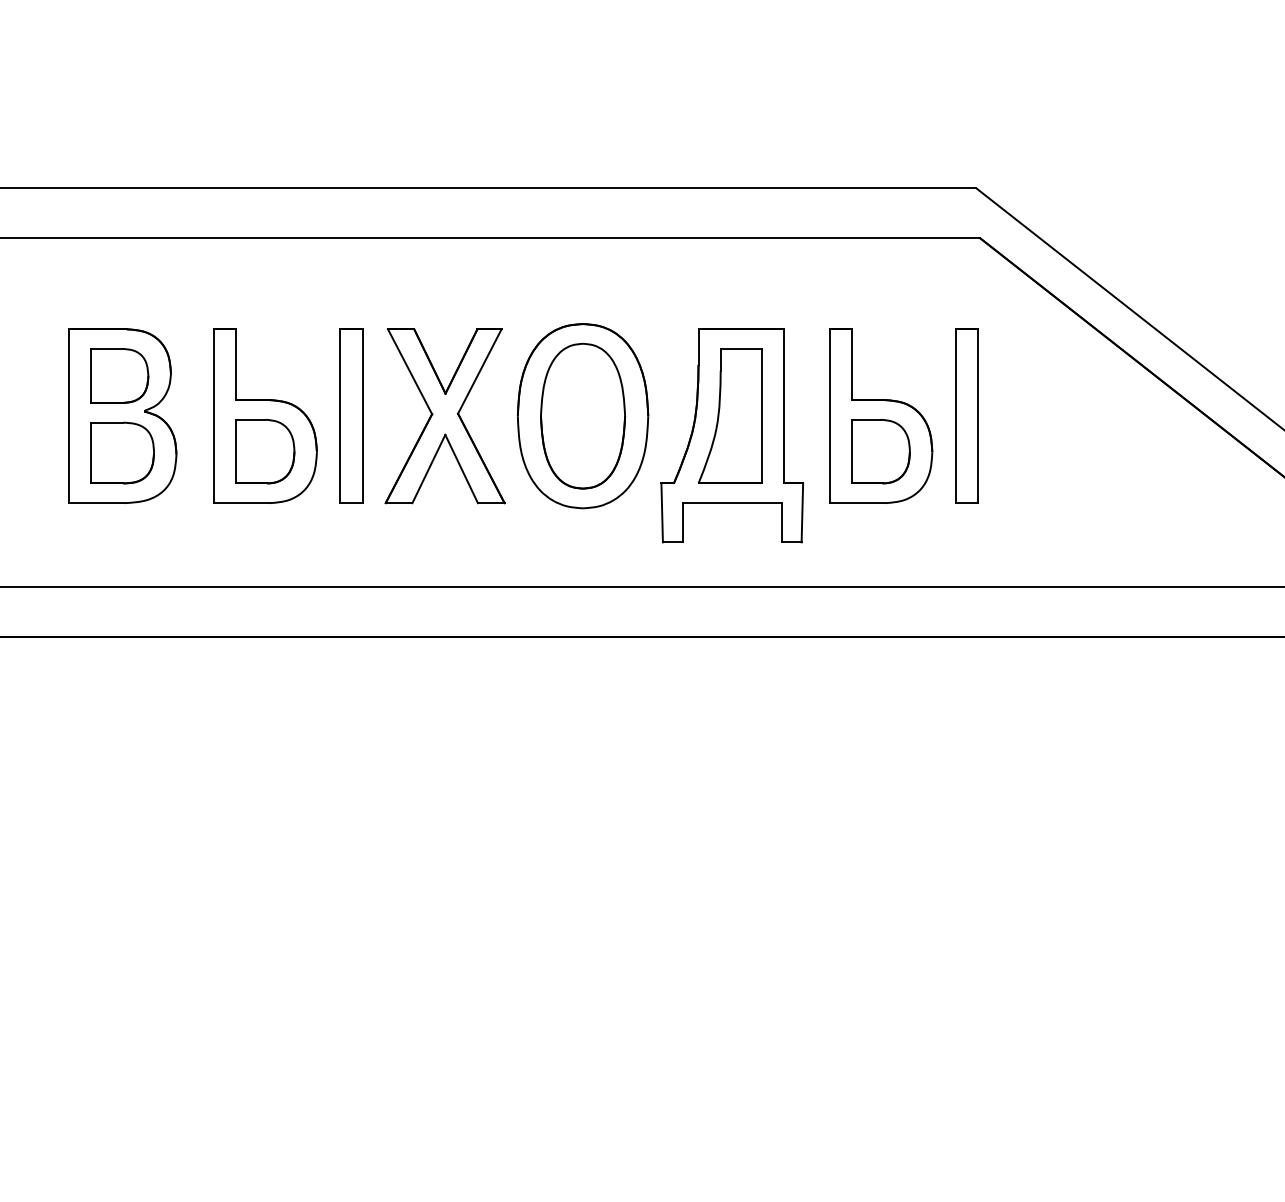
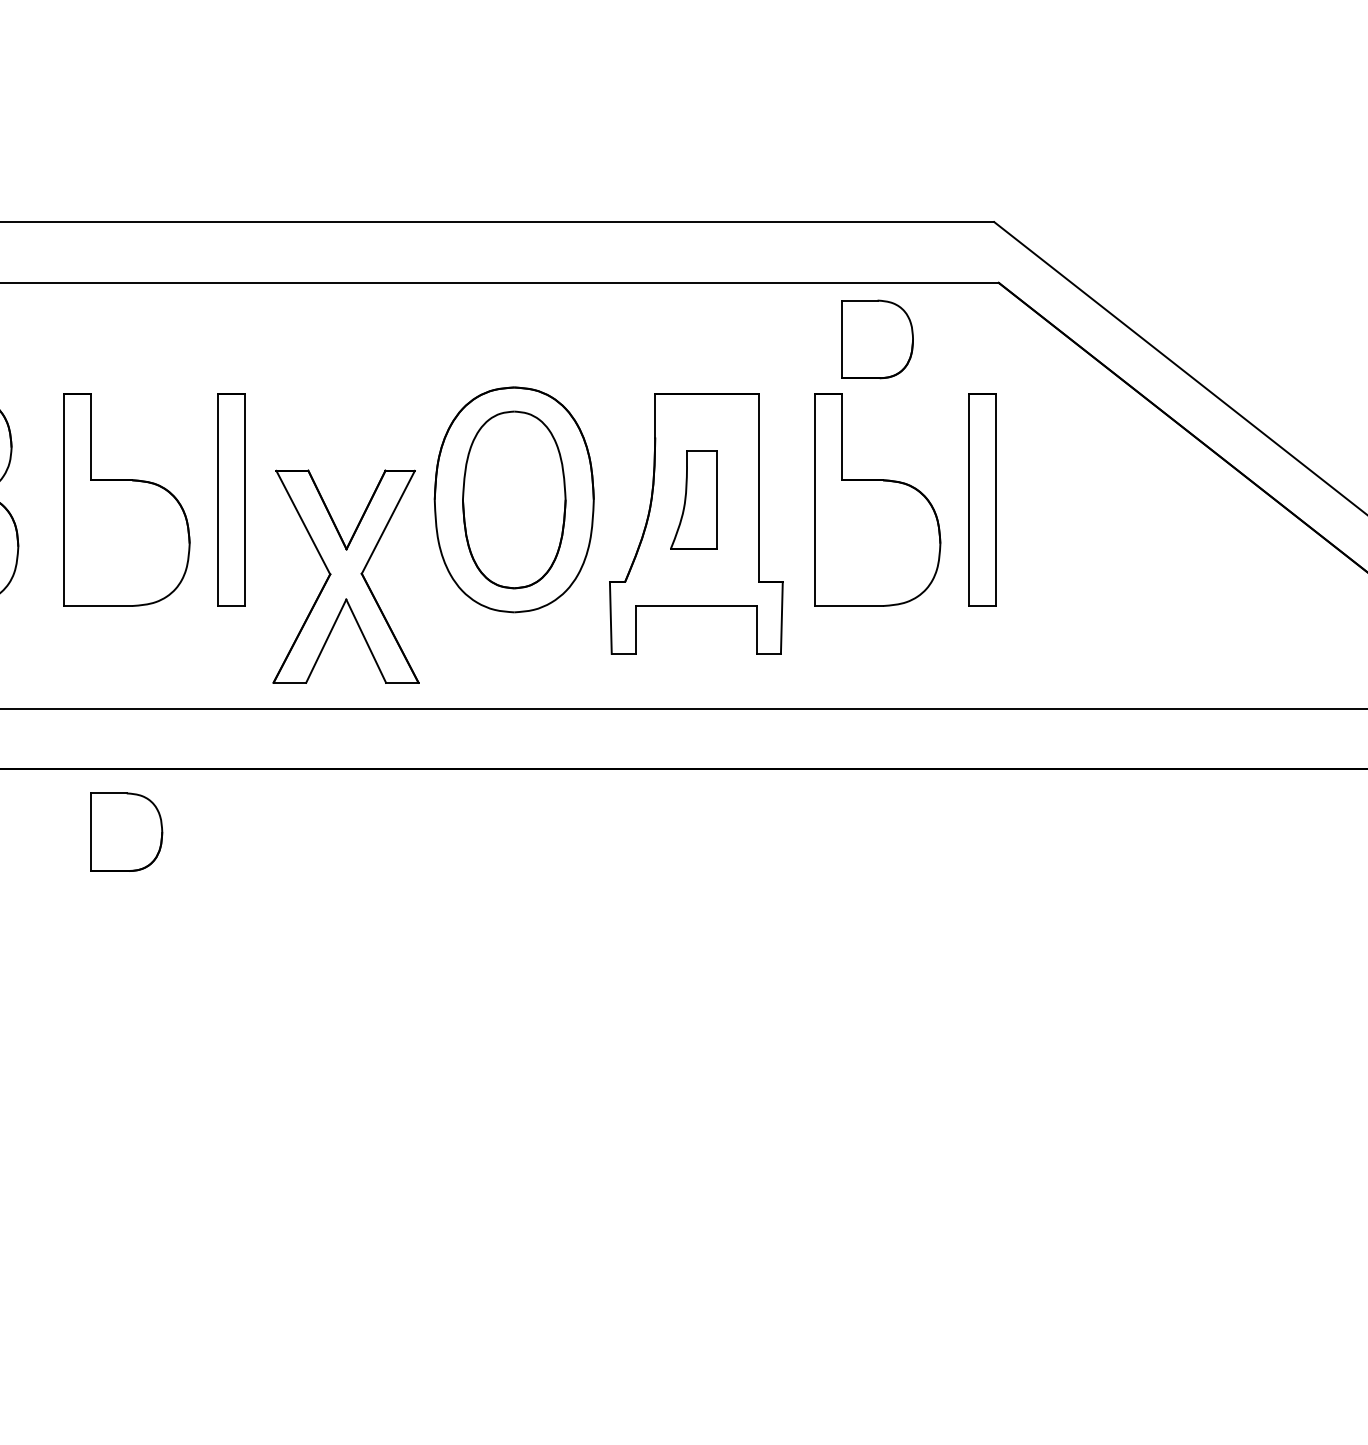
part: (730, 415) -> (694, 499), size x0.6
part: (444, 416) -> (345, 577), moved
part: (265, 451) -> (126, 832), moved
part: (880, 451) -> (877, 339), moved

